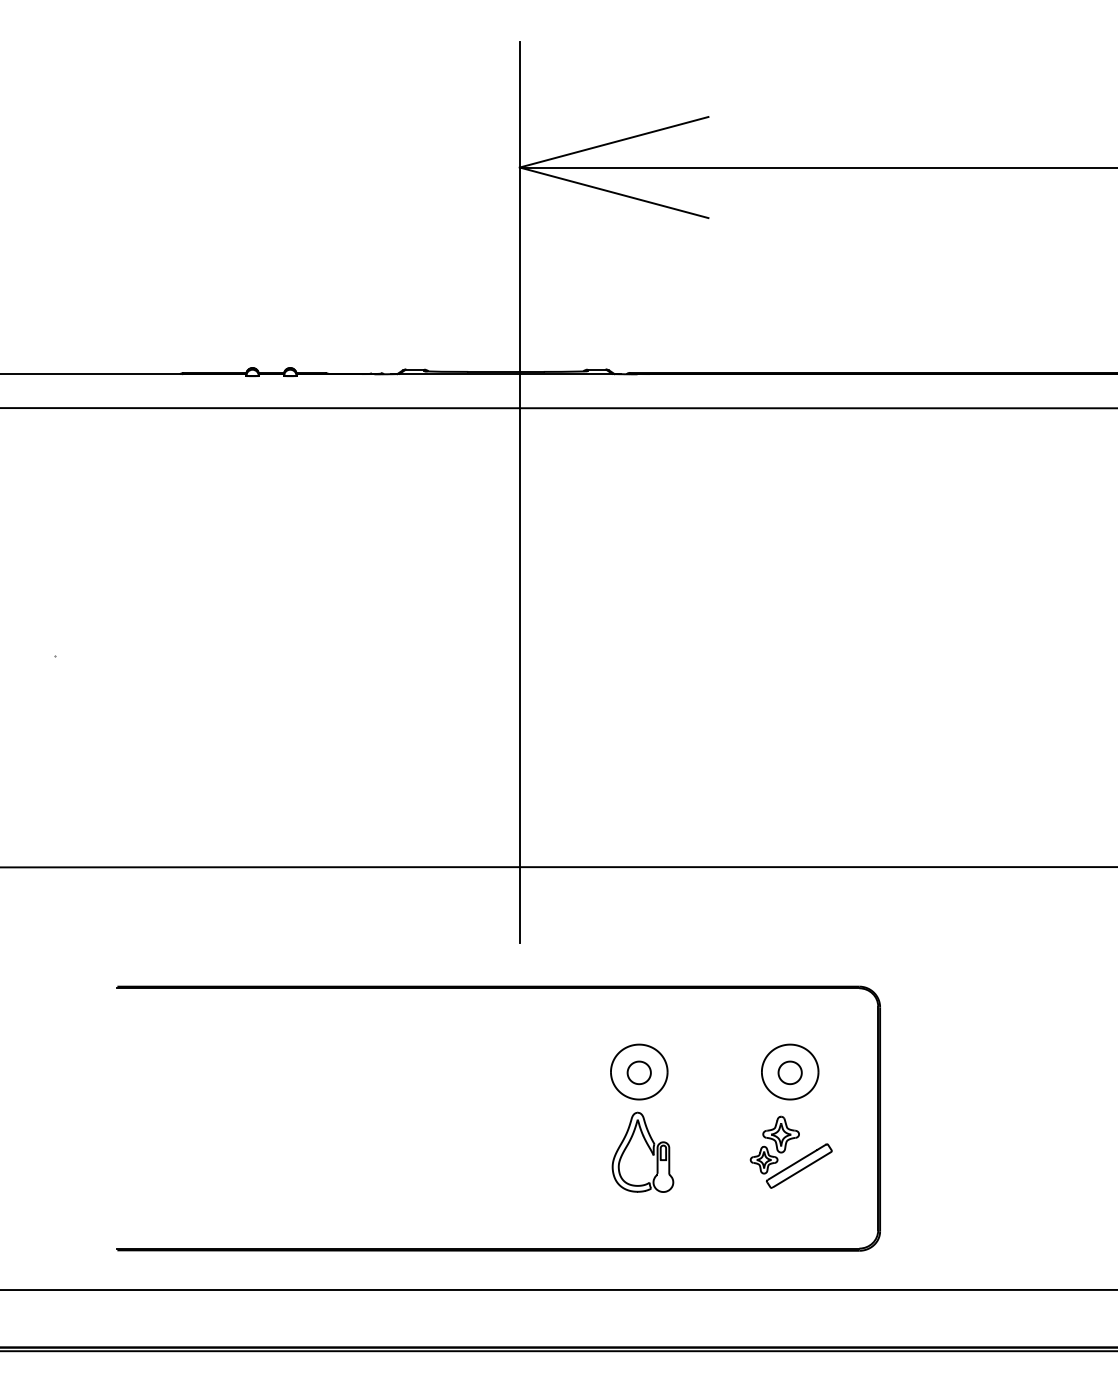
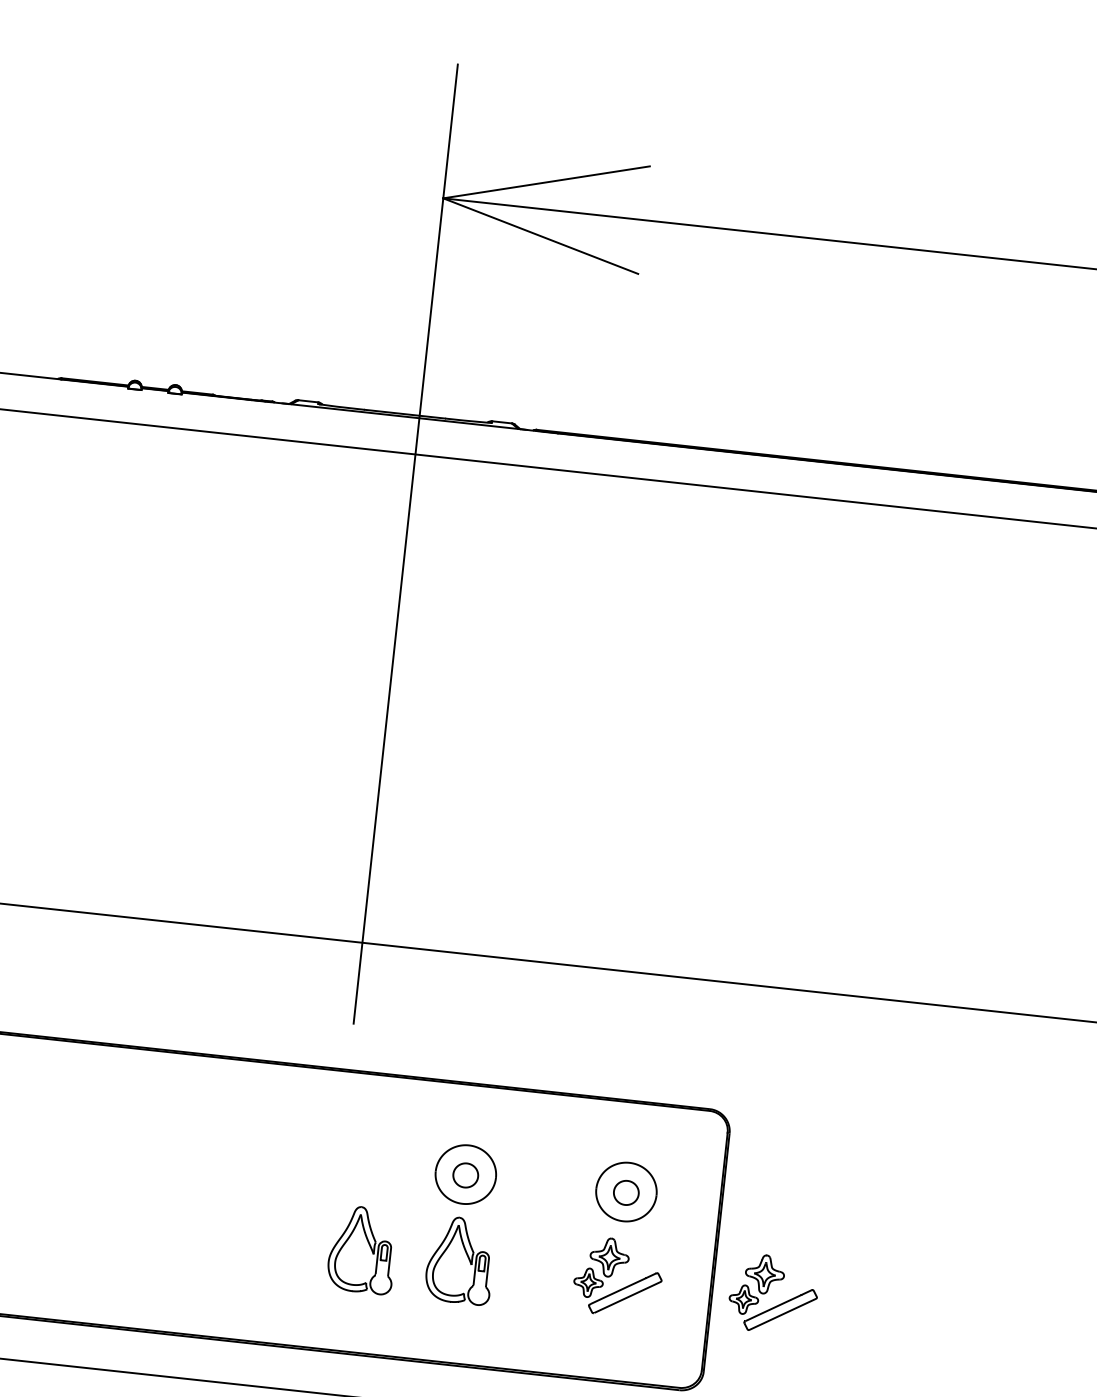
part: (556, 1148) -> (368, 1246), added
part: (936, 1151) -> (772, 1293), added

